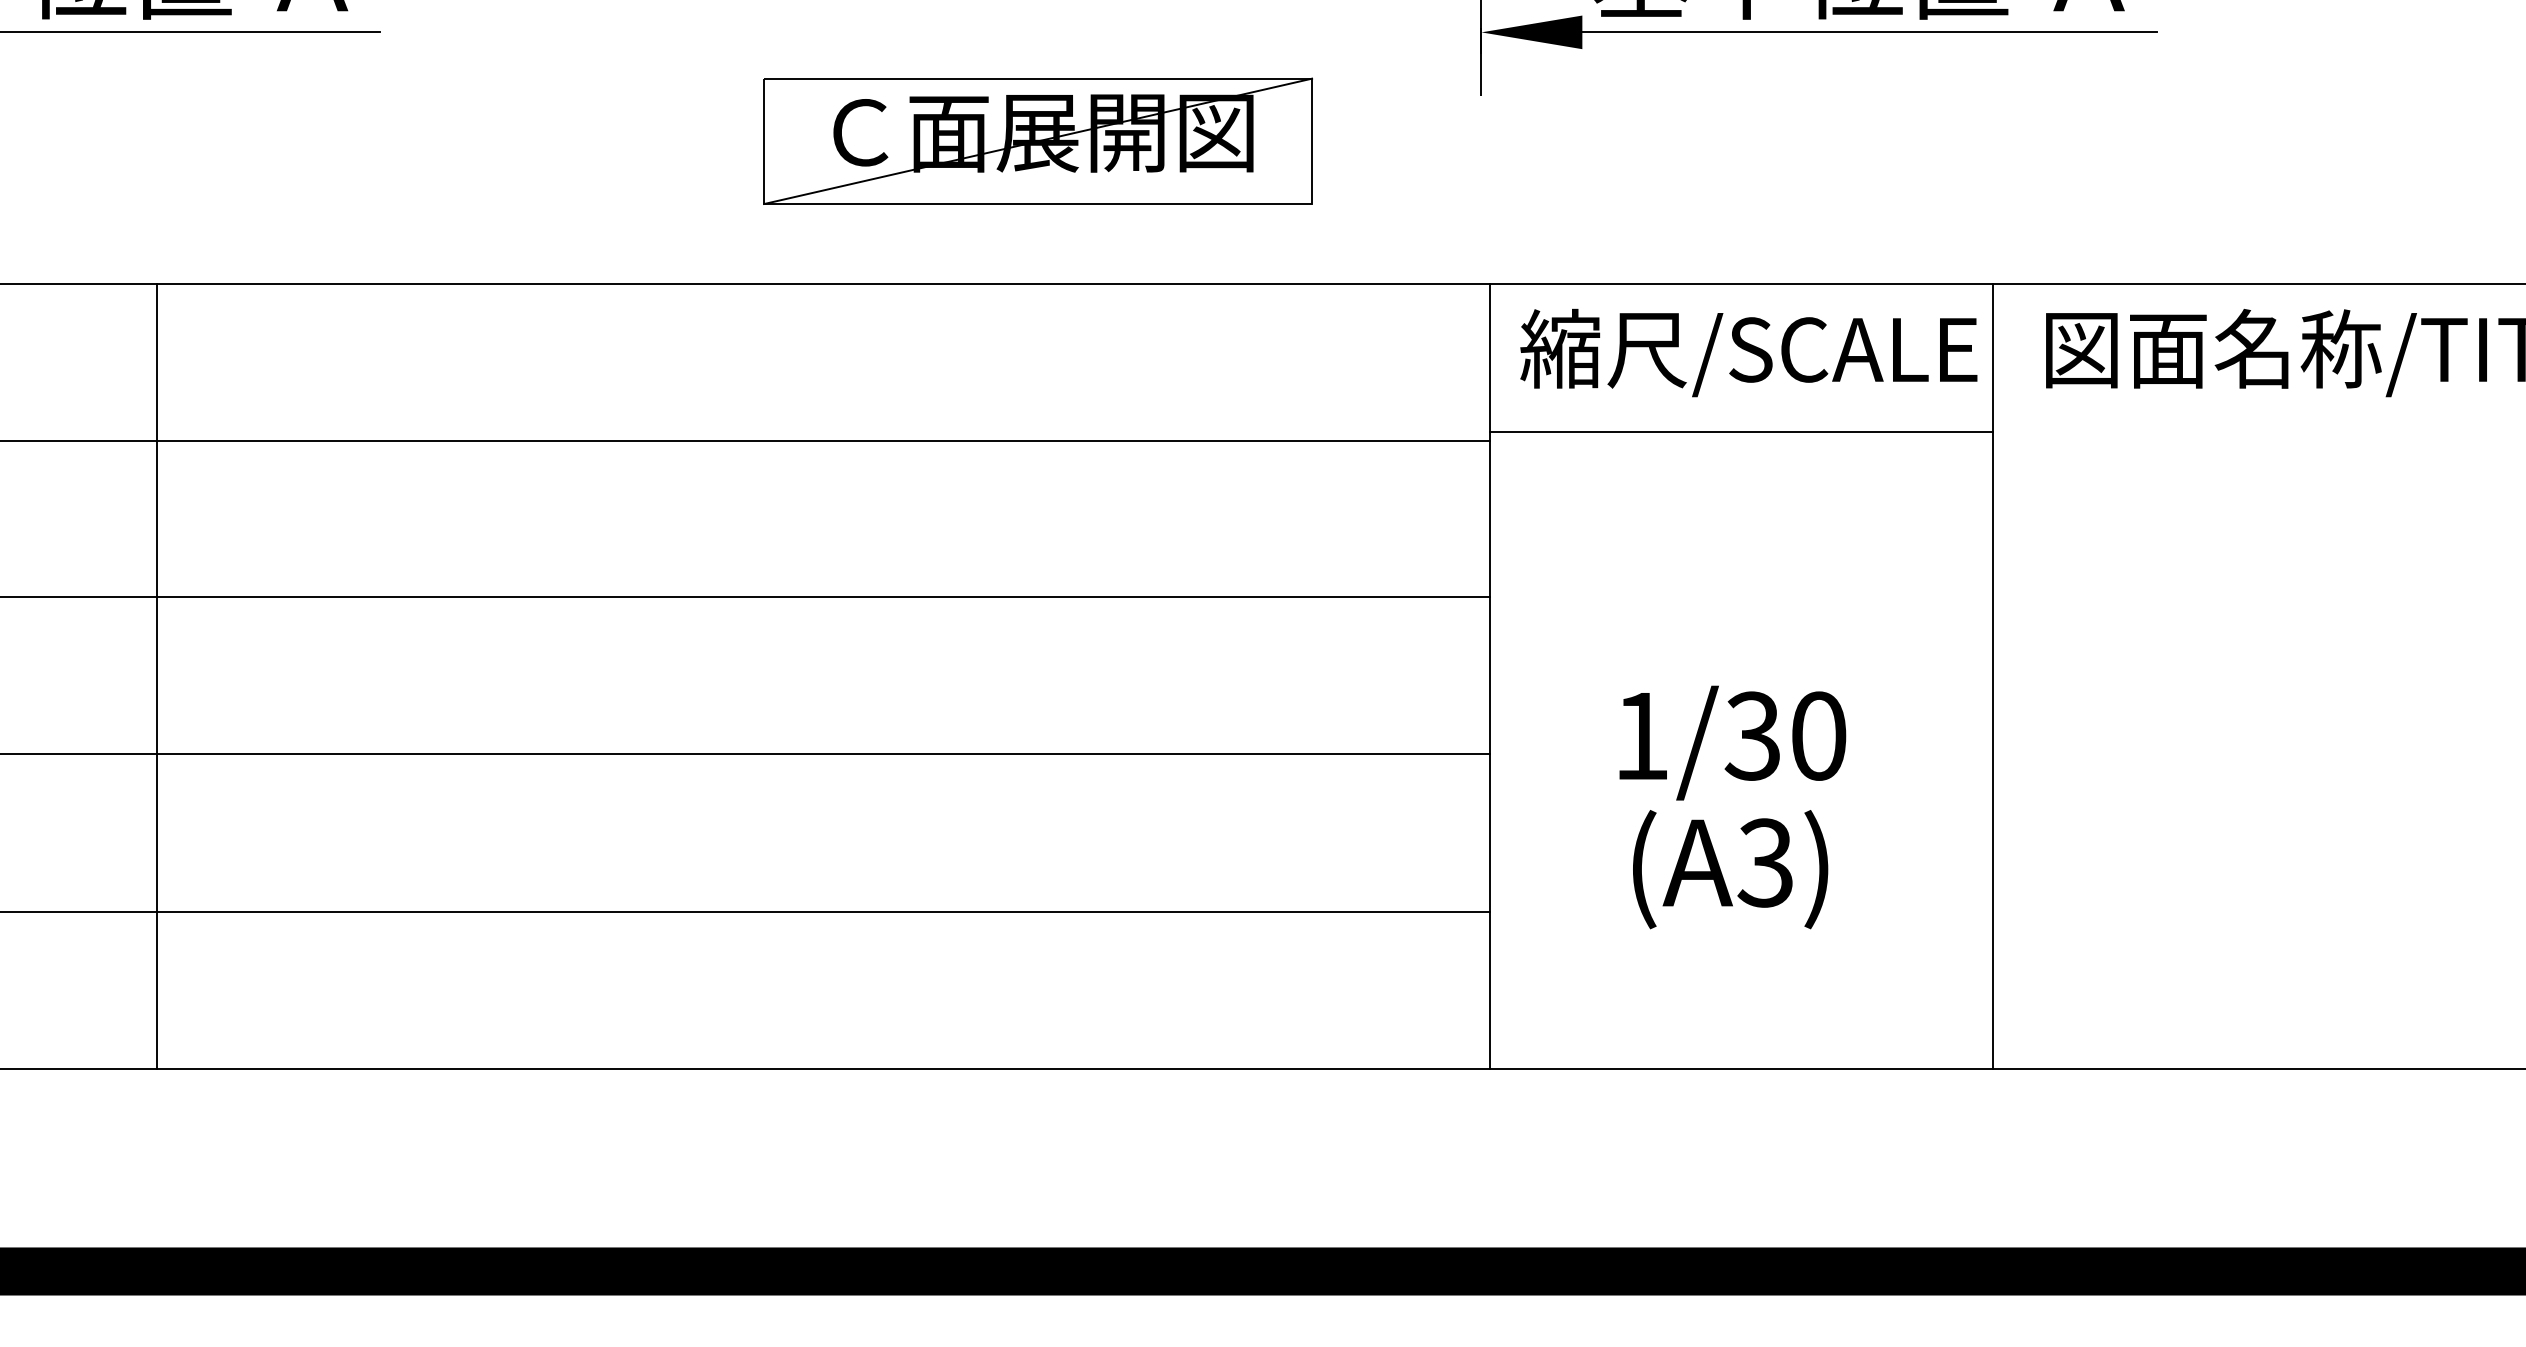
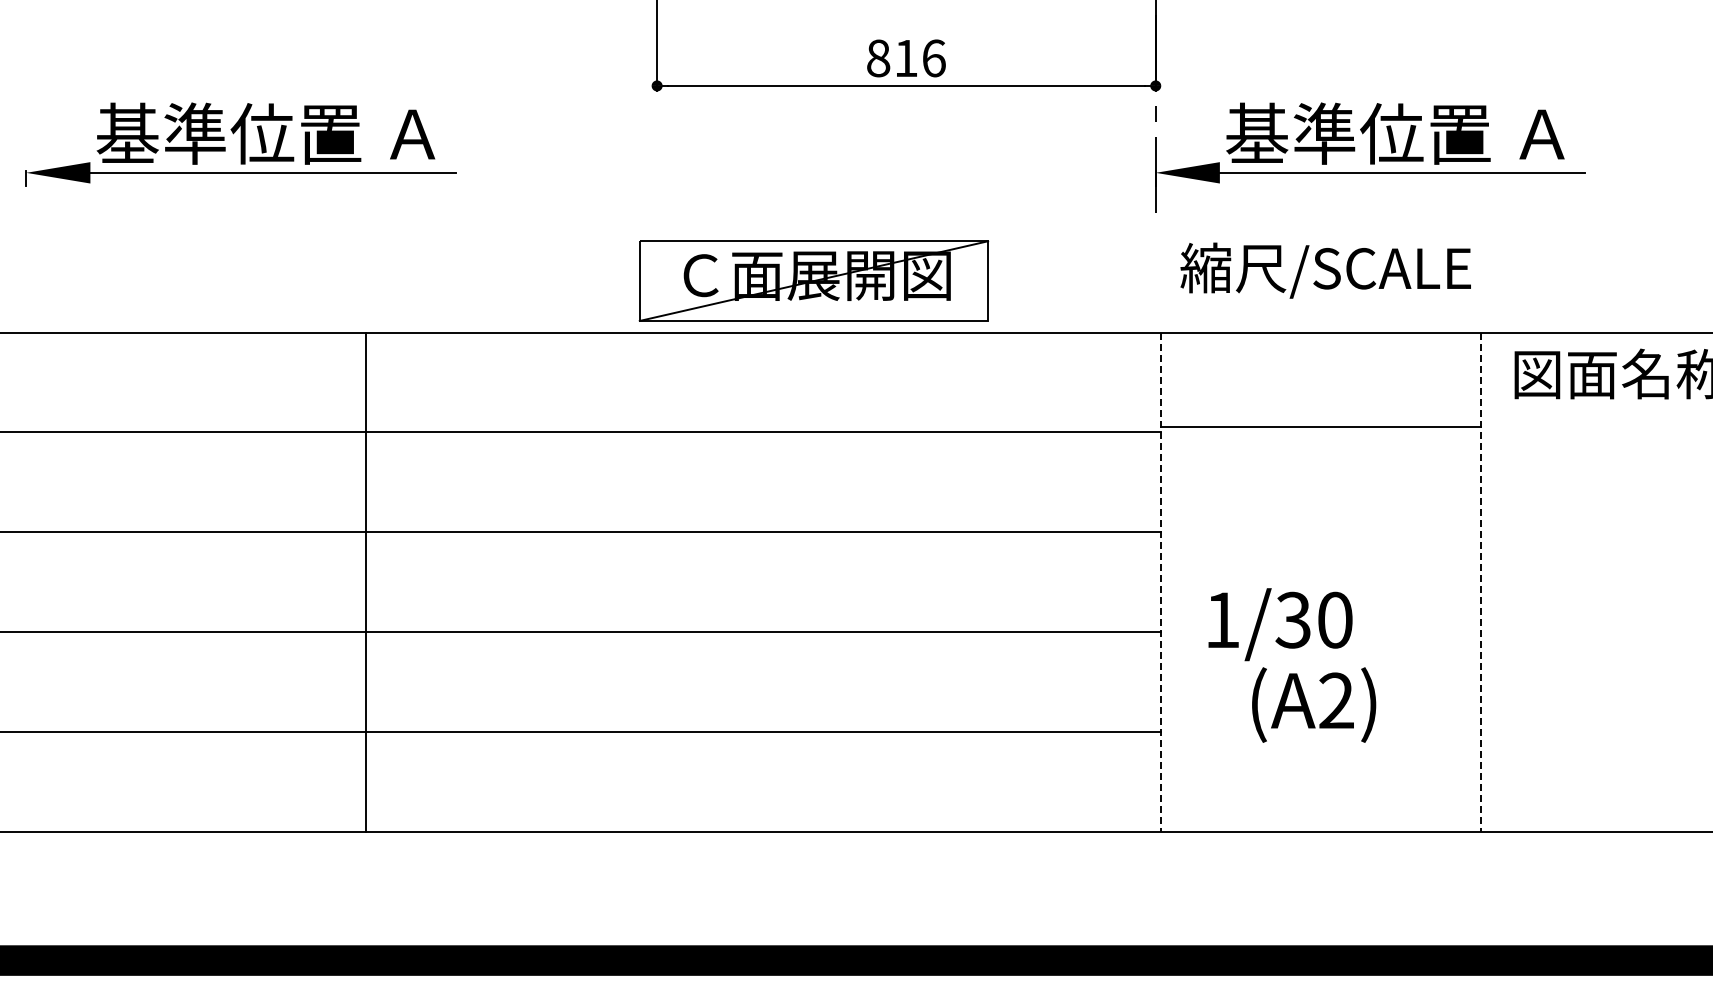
part: (1037, 140) -> (813, 280), moved
text: (1748, 352) -> (1325, 270), moved
line: (156, 676) -> (365, 582), moved
line: (1490, 676) -> (1161, 582), solid -> dashed
line: (1993, 676) -> (1481, 582), solid -> dashed
text: (1732, 742) -> (1280, 624), moved
text: (1764, 862) -> (1335, 700), (A3) -> (A2)

